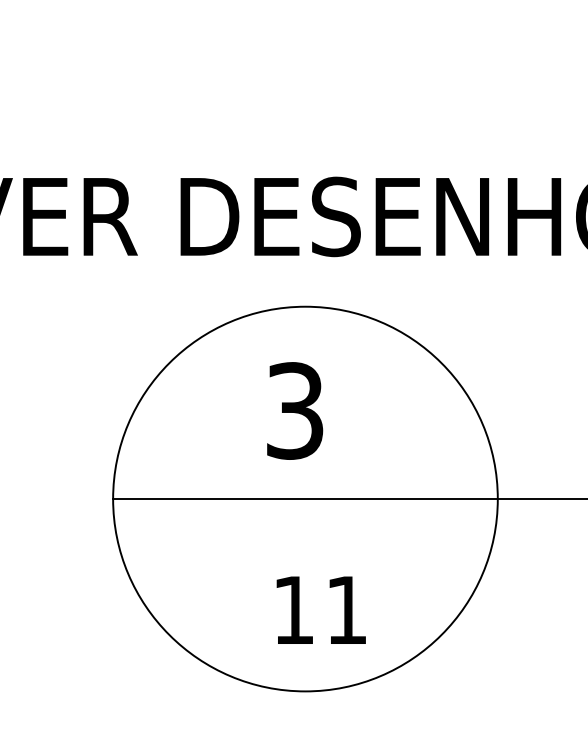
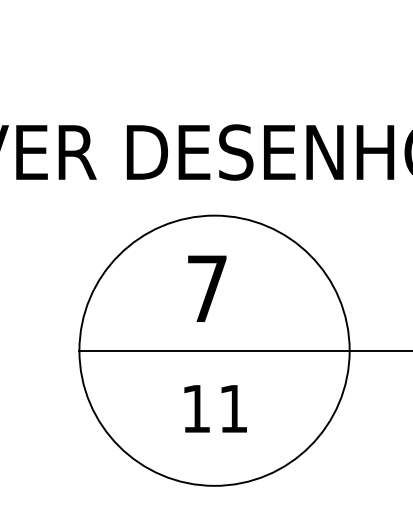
text: (294, 410) -> (206, 288), 3 -> 7
text: (321, 609) -> (215, 408), moved

